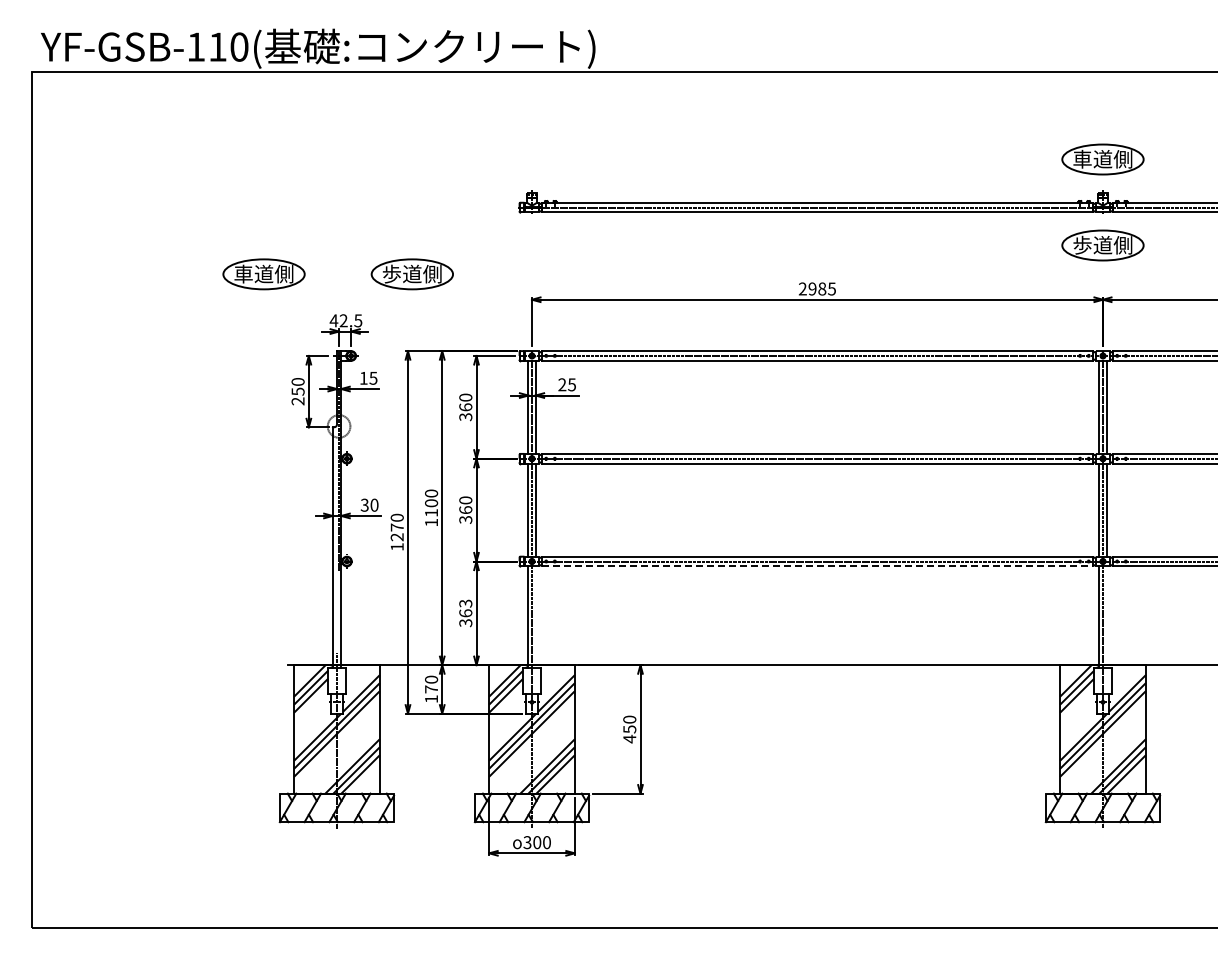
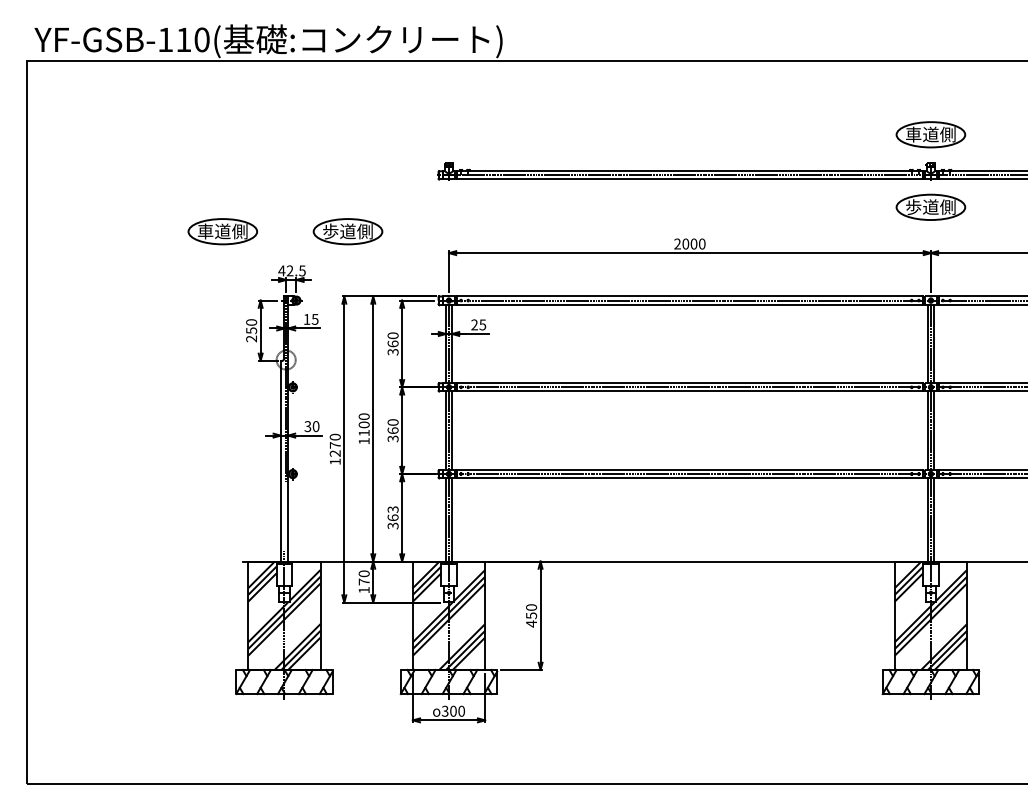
text: (821, 288) -> (693, 243), 2985 -> 2000
line: (818, 566) -> (690, 478), dashed -> solid
line: (535, 617) -> (451, 521), added
line: (1106, 617) -> (933, 521), added

